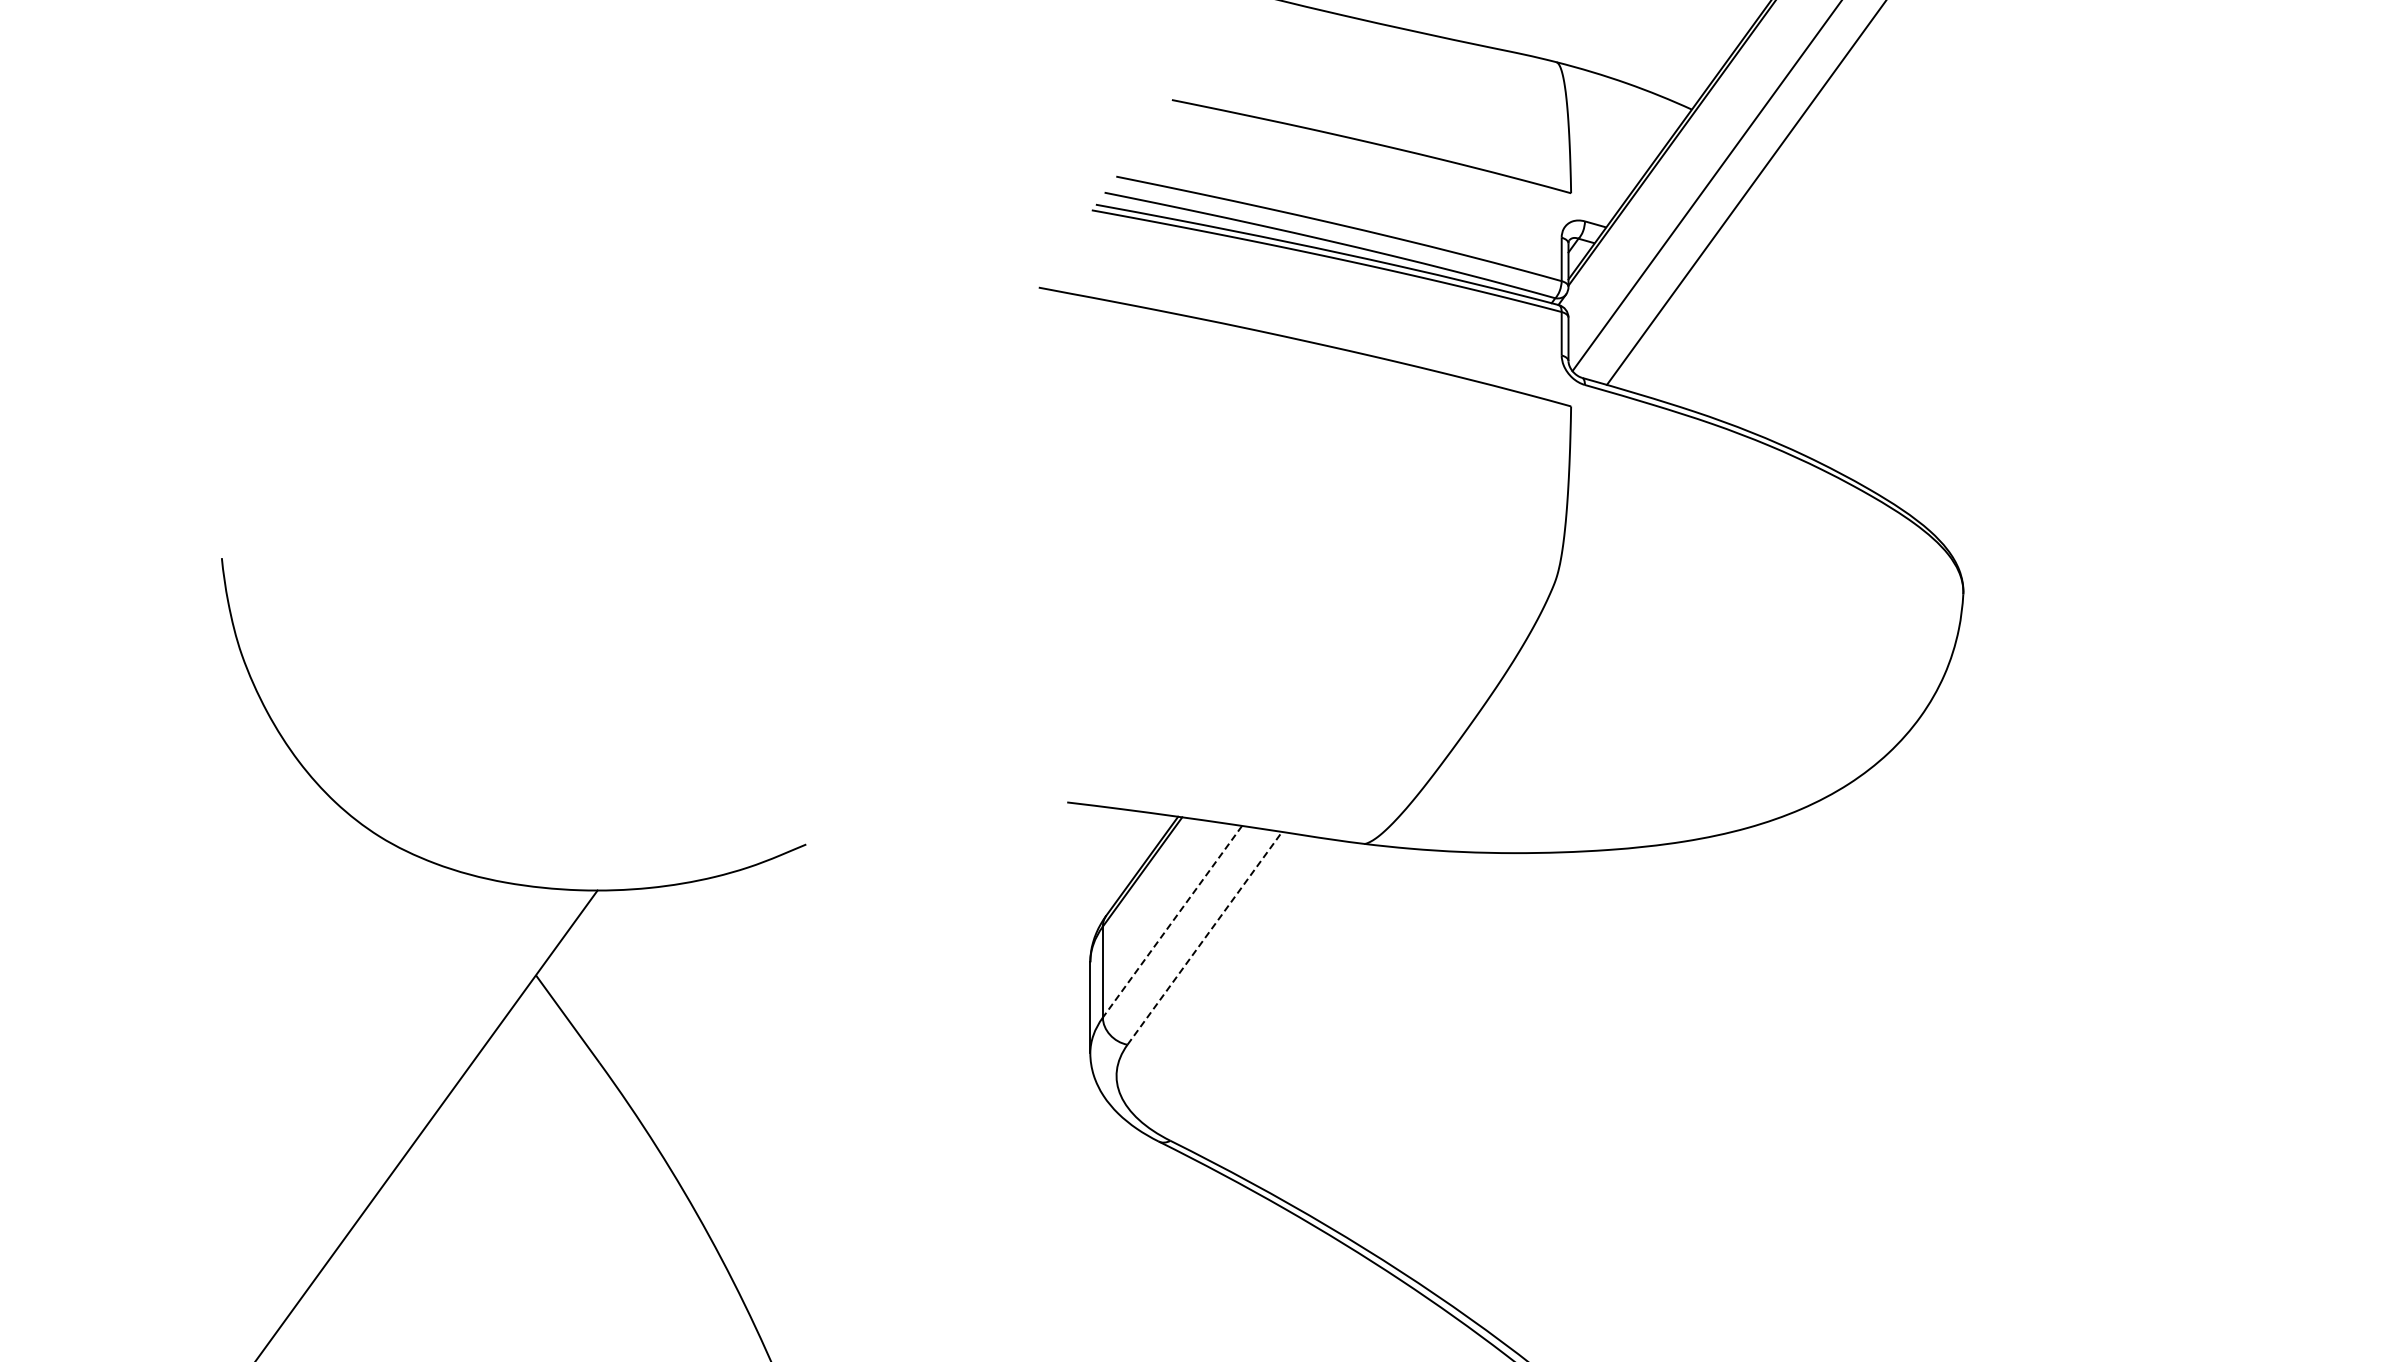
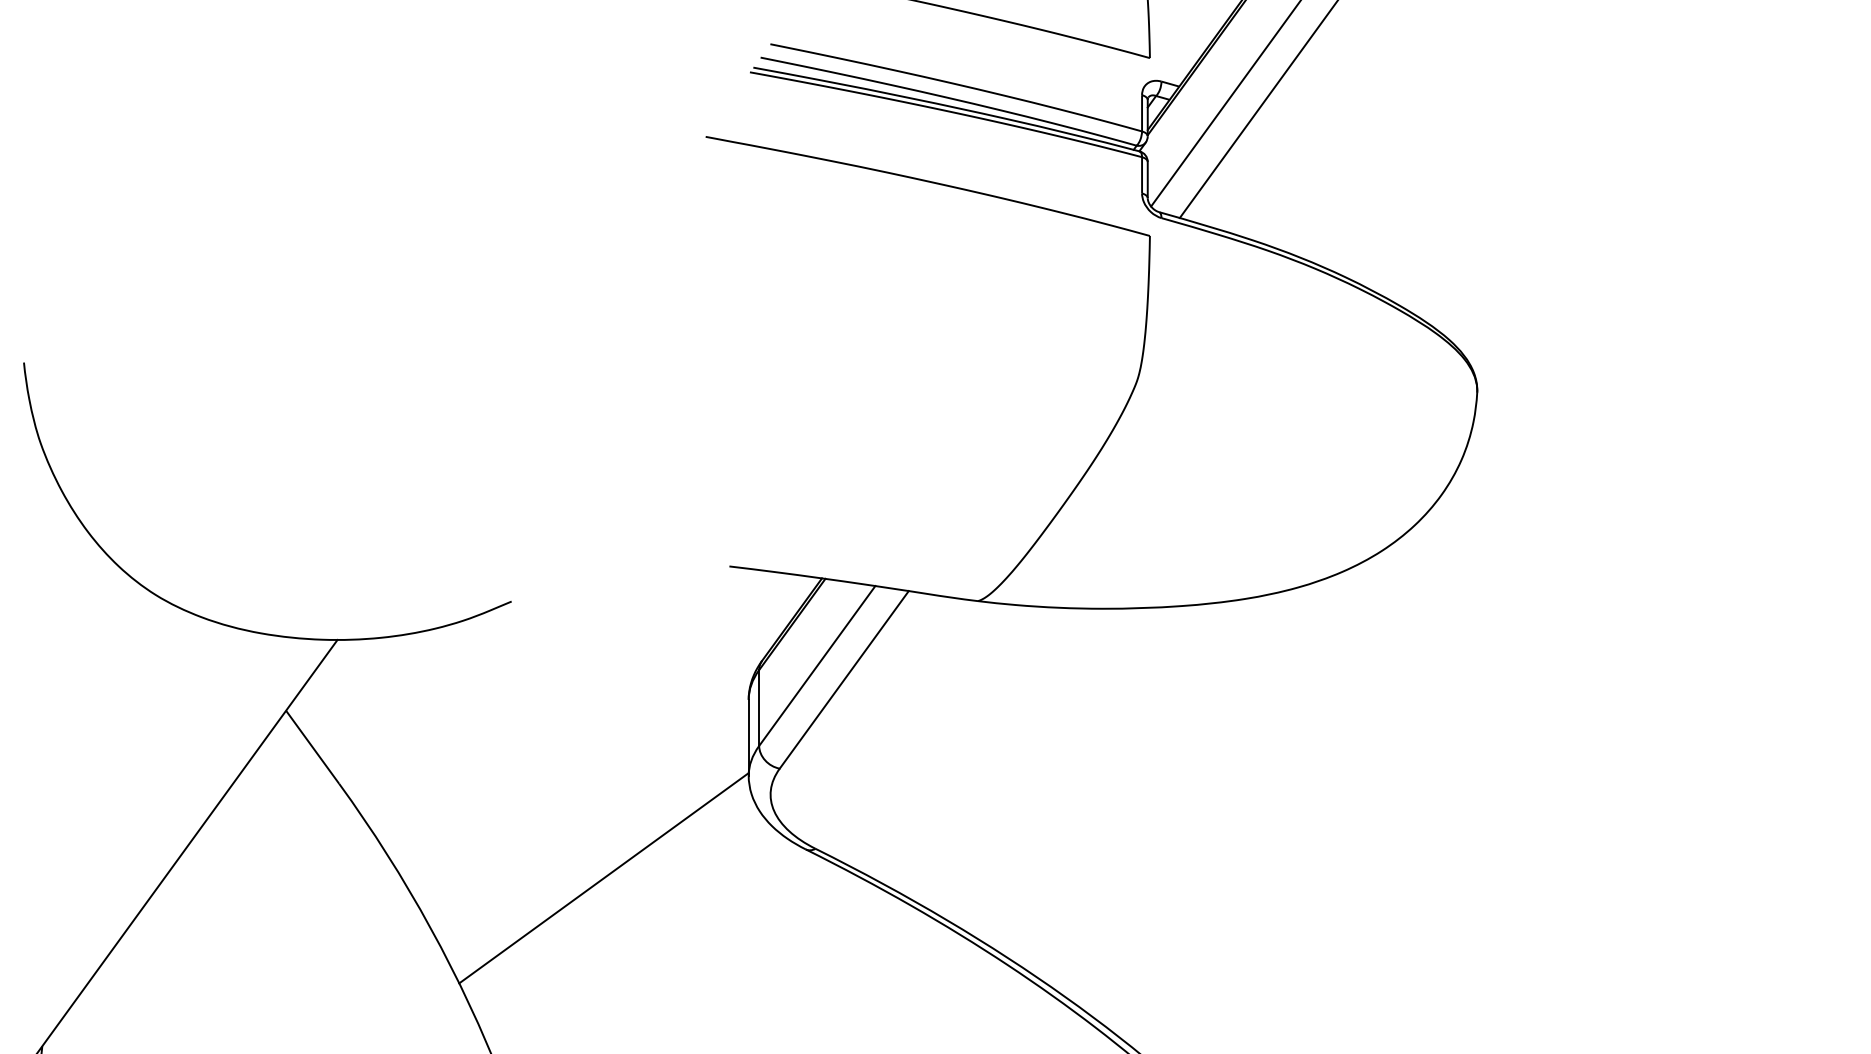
line: (1172, 922) -> (817, 666), dashed -> solid
line: (1204, 938) -> (843, 679), dashed -> solid
line: (916, 1176) -> (603, 878), added

